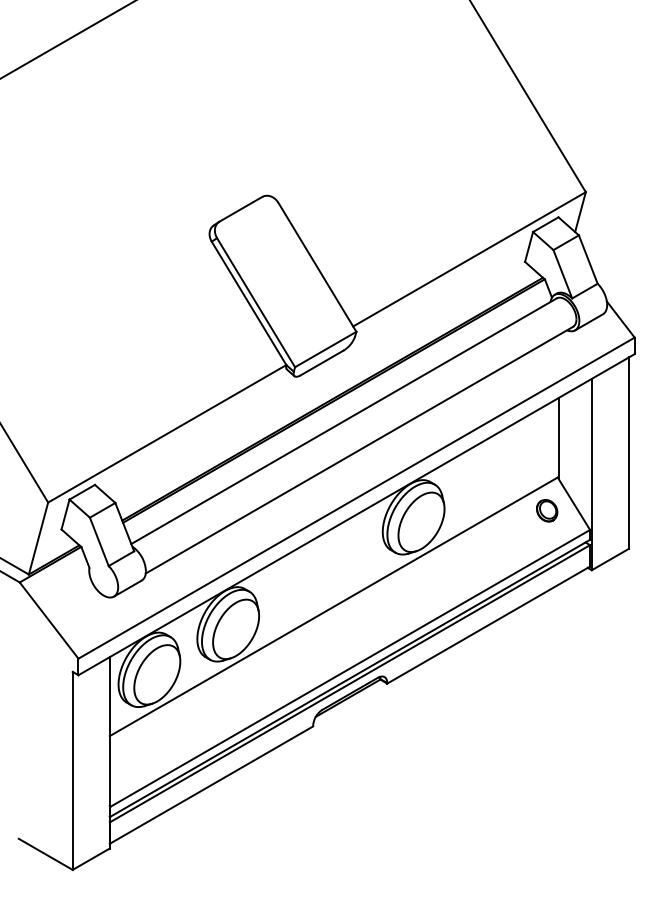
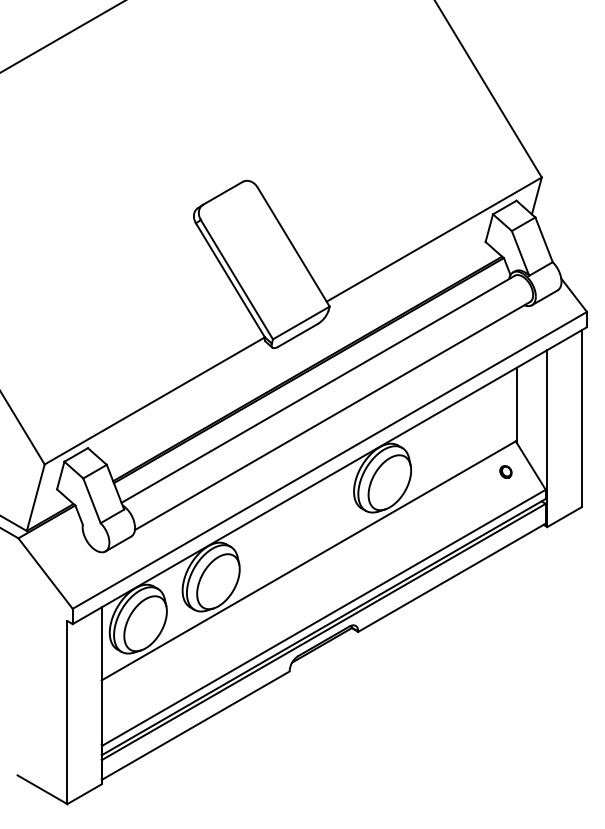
part: (546, 510) -> (505, 471), size x0.6

